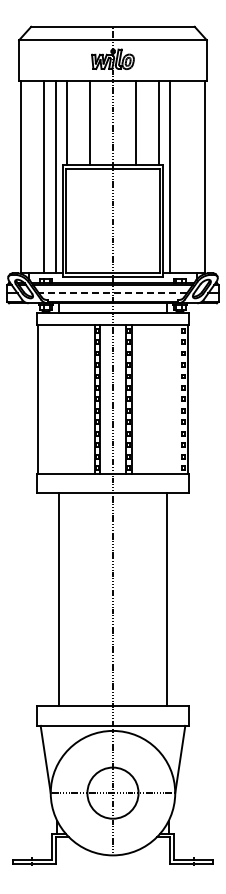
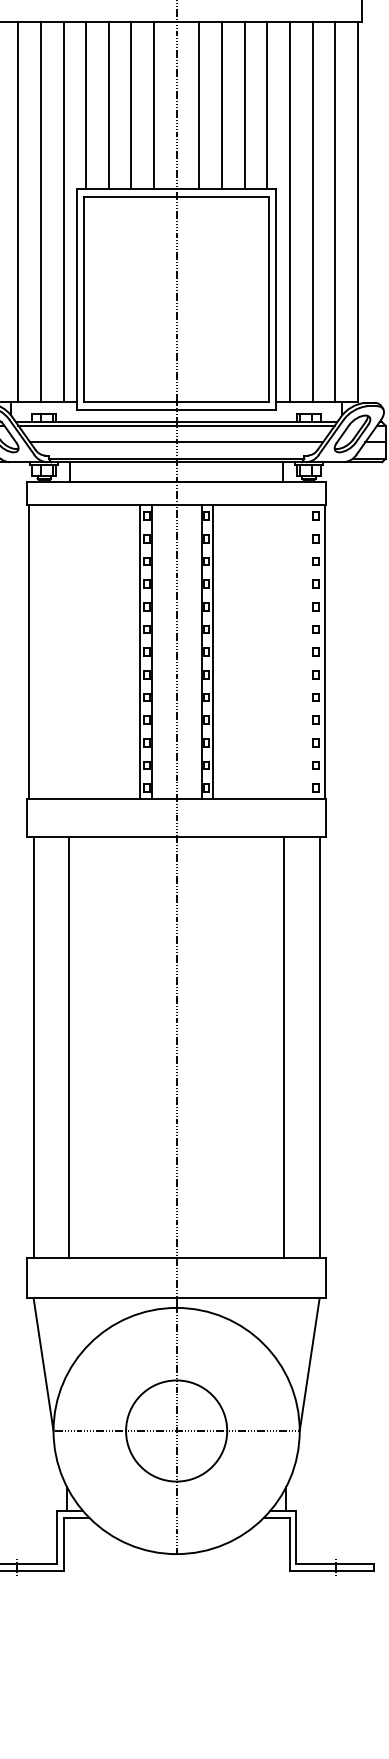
line: (78, 122) -> (108, 104), added
line: (101, 122) -> (153, 104), added
line: (124, 122) -> (199, 104), added
line: (147, 122) -> (244, 104), added
line: (32, 176) -> (17, 211), added
line: (181, 176) -> (312, 211), added
line: (193, 176) -> (335, 211), added
line: (112, 293) -> (175, 442), dashed -> solid
line: (40, 598) -> (33, 1046), added
line: (185, 598) -> (320, 1046), added

